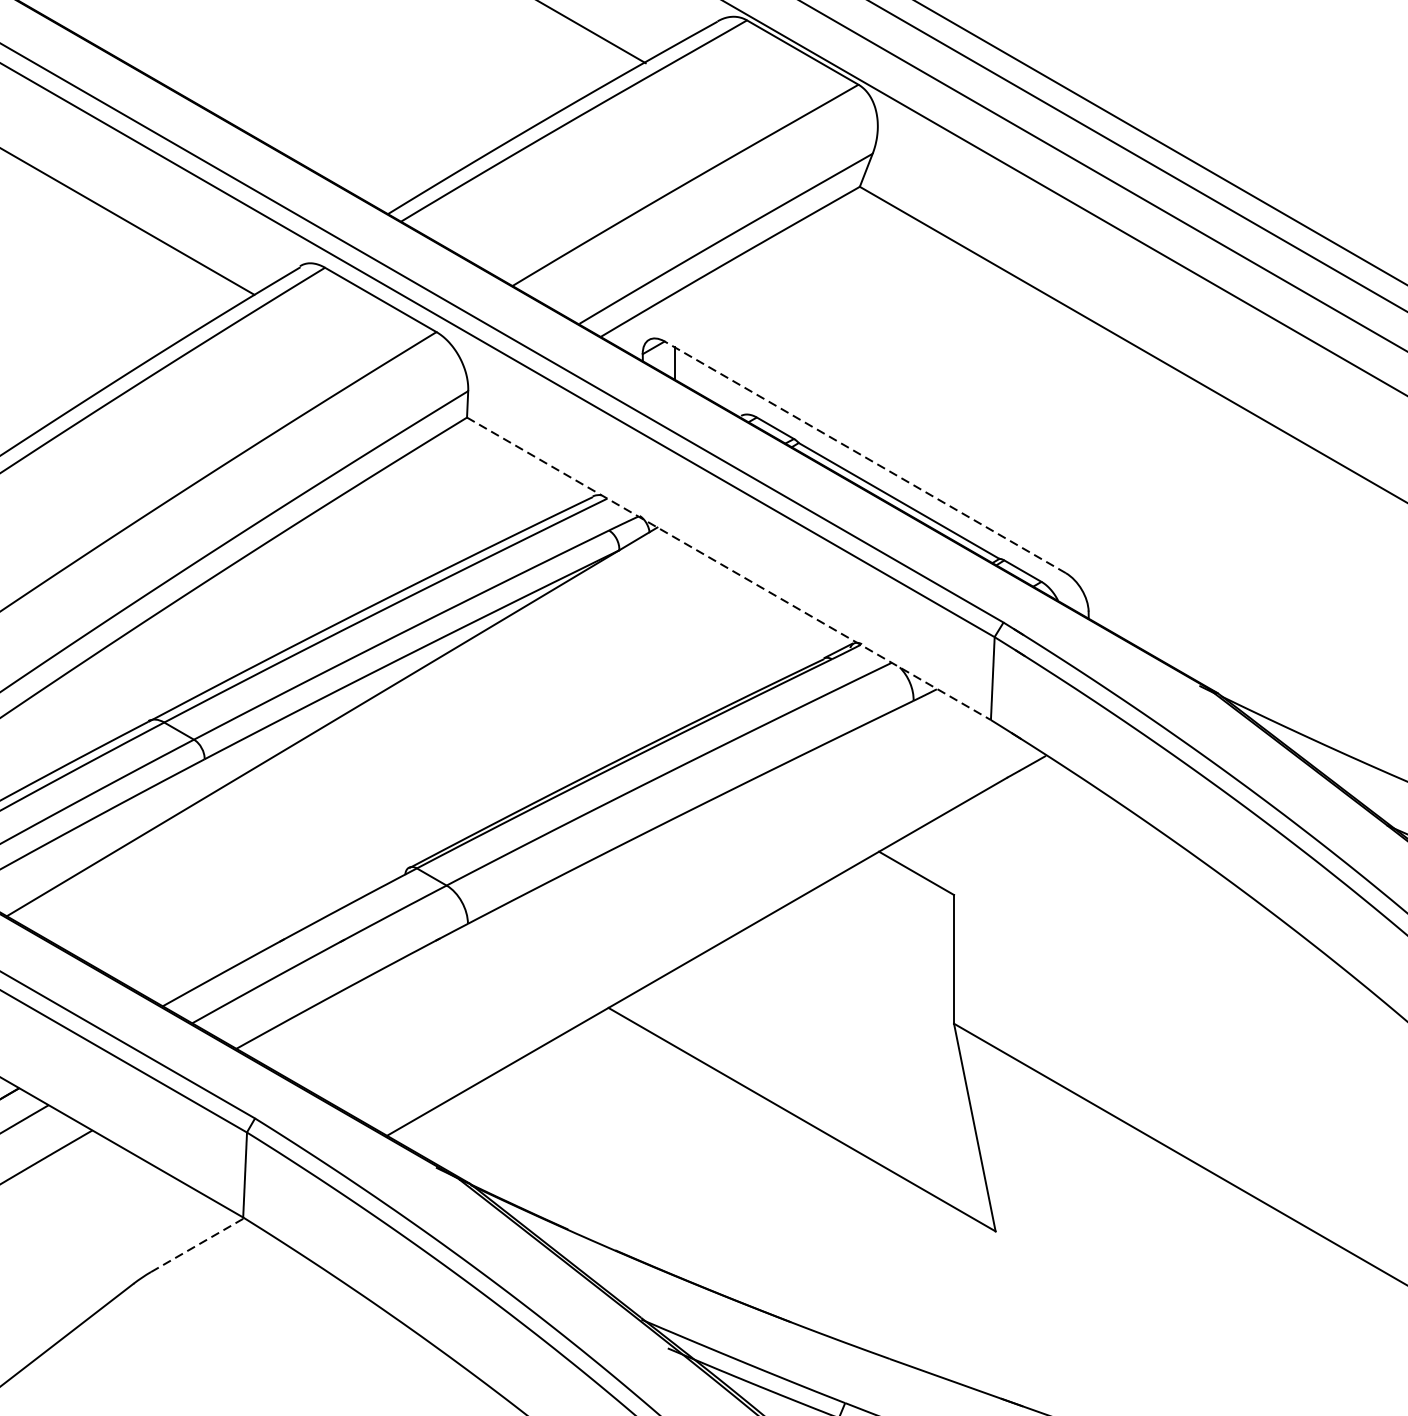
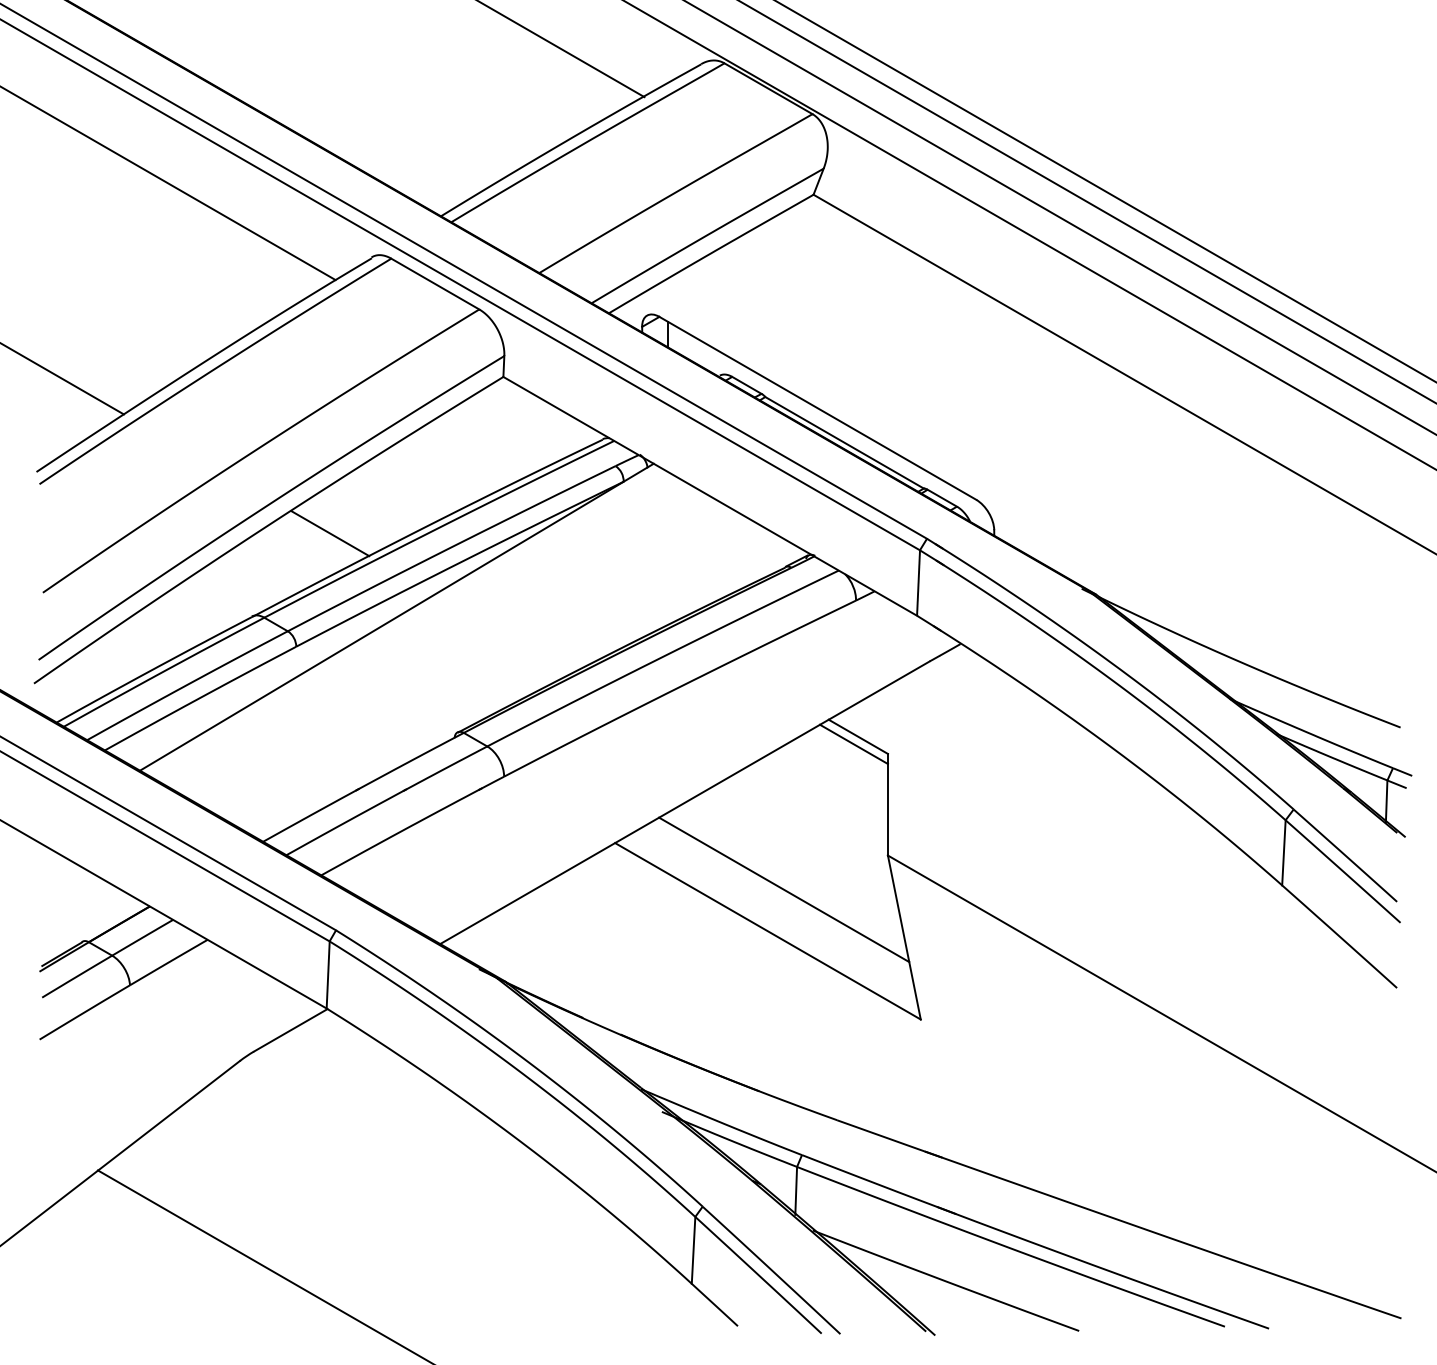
line: (864, 457) -> (817, 408), dashed -> solid
line: (729, 568) -> (710, 496), dashed -> solid
line: (248, 615) -> (330, 533), added
line: (910, 883) -> (853, 744), added
line: (823, 1066) -> (784, 889), added
line: (197, 1245) -> (290, 1030), dashed -> solid

